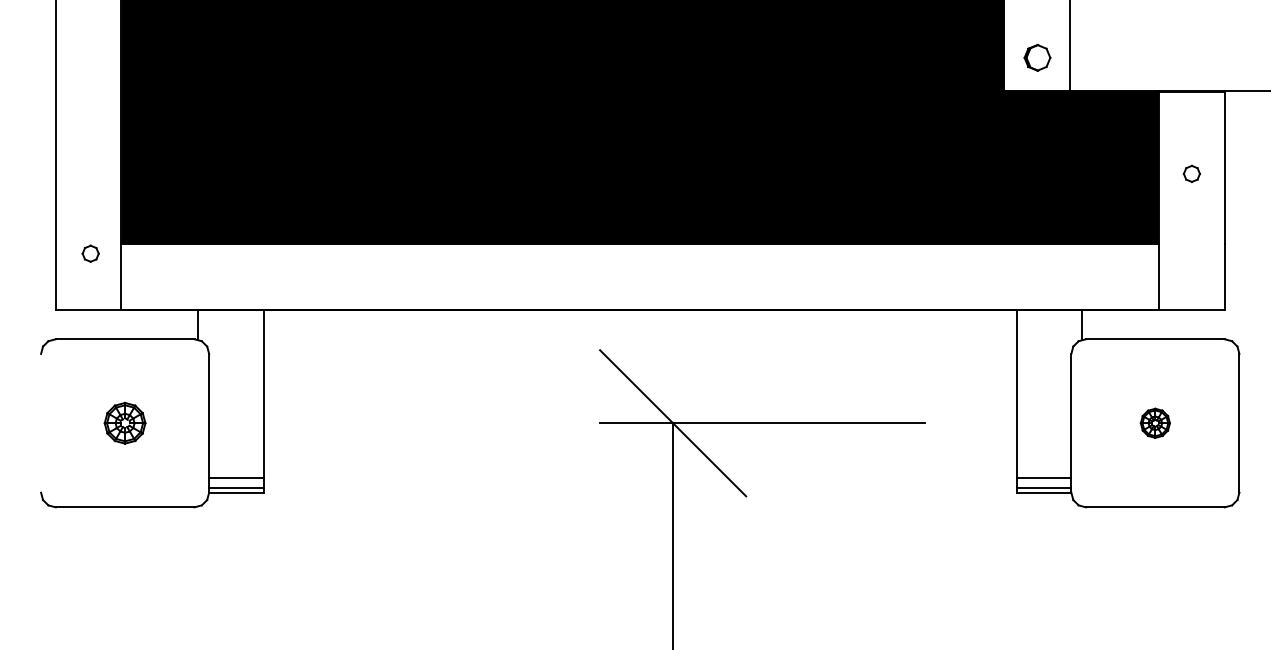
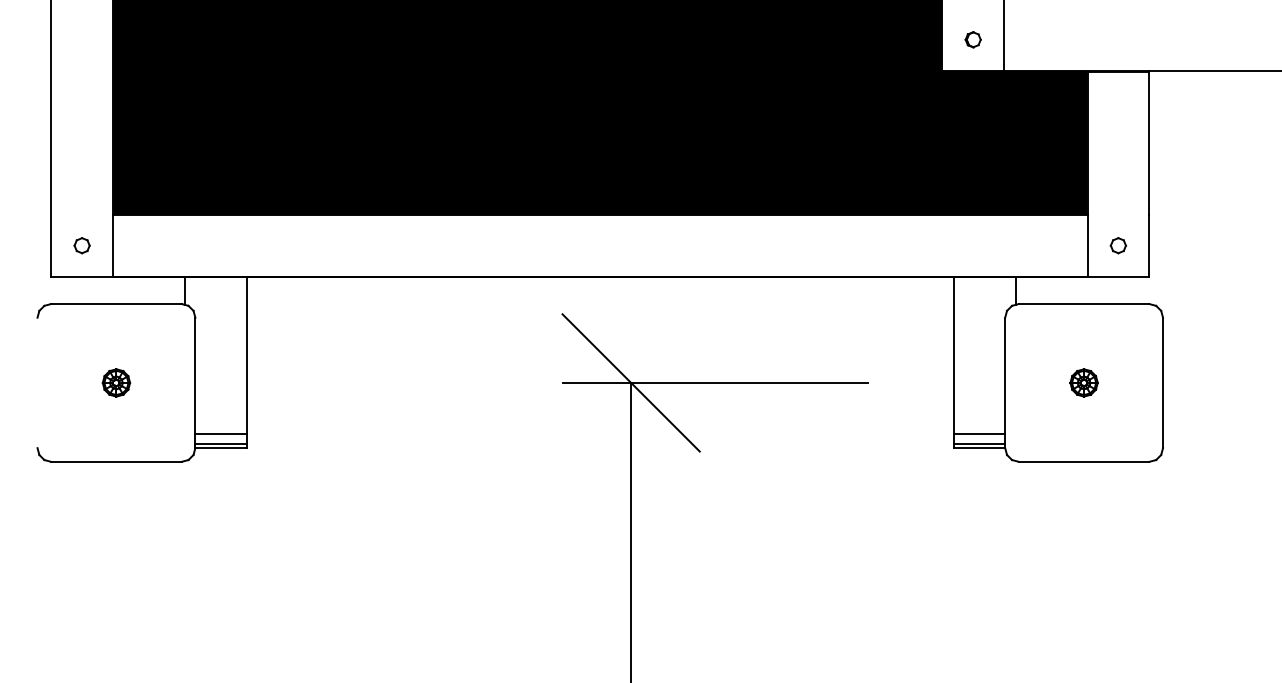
part: (1036, 57) -> (972, 39), size x0.62
part: (1190, 173) -> (1117, 245), moved
part: (90, 253) -> (81, 245), moved
part: (125, 422) -> (116, 382), size x0.71

